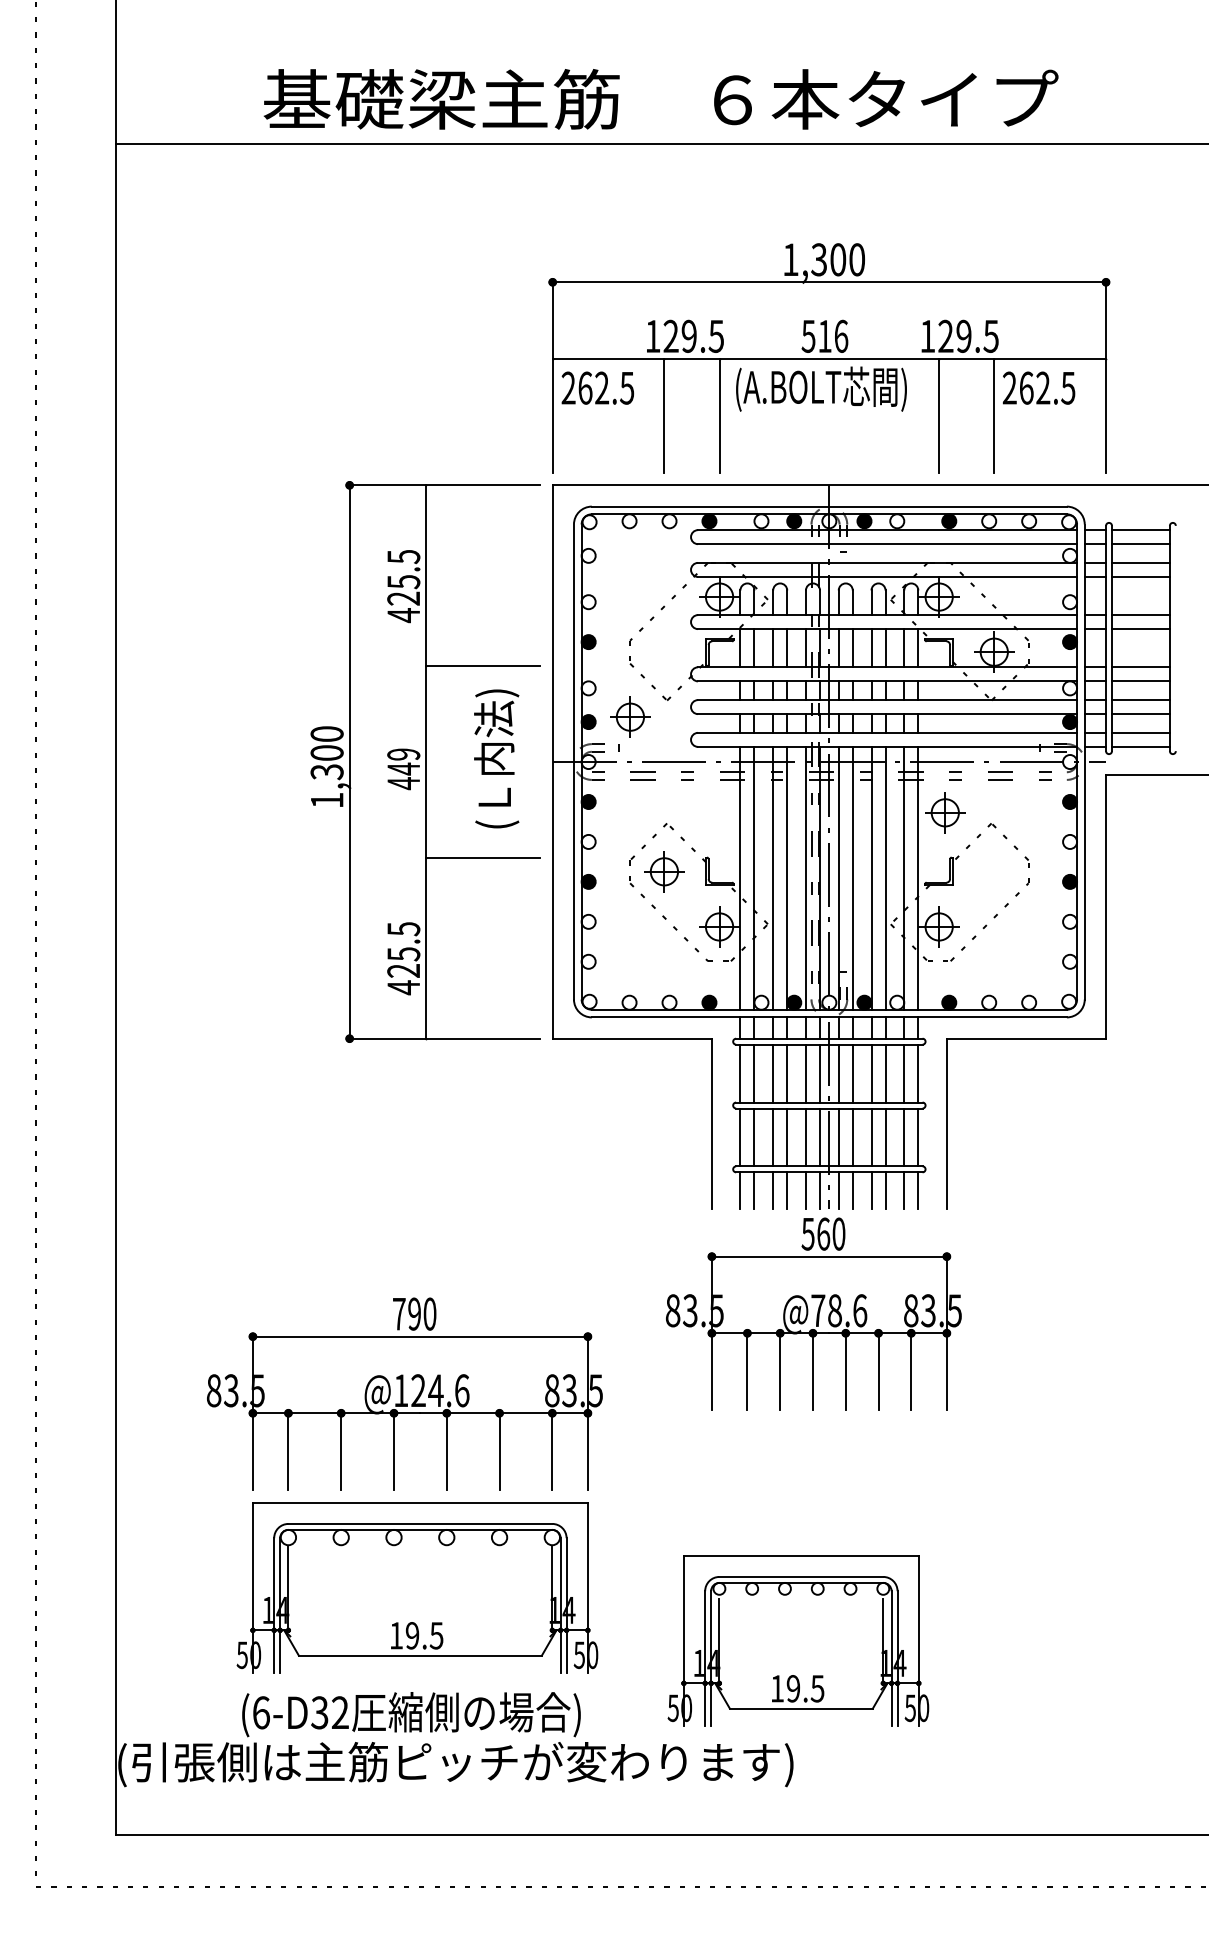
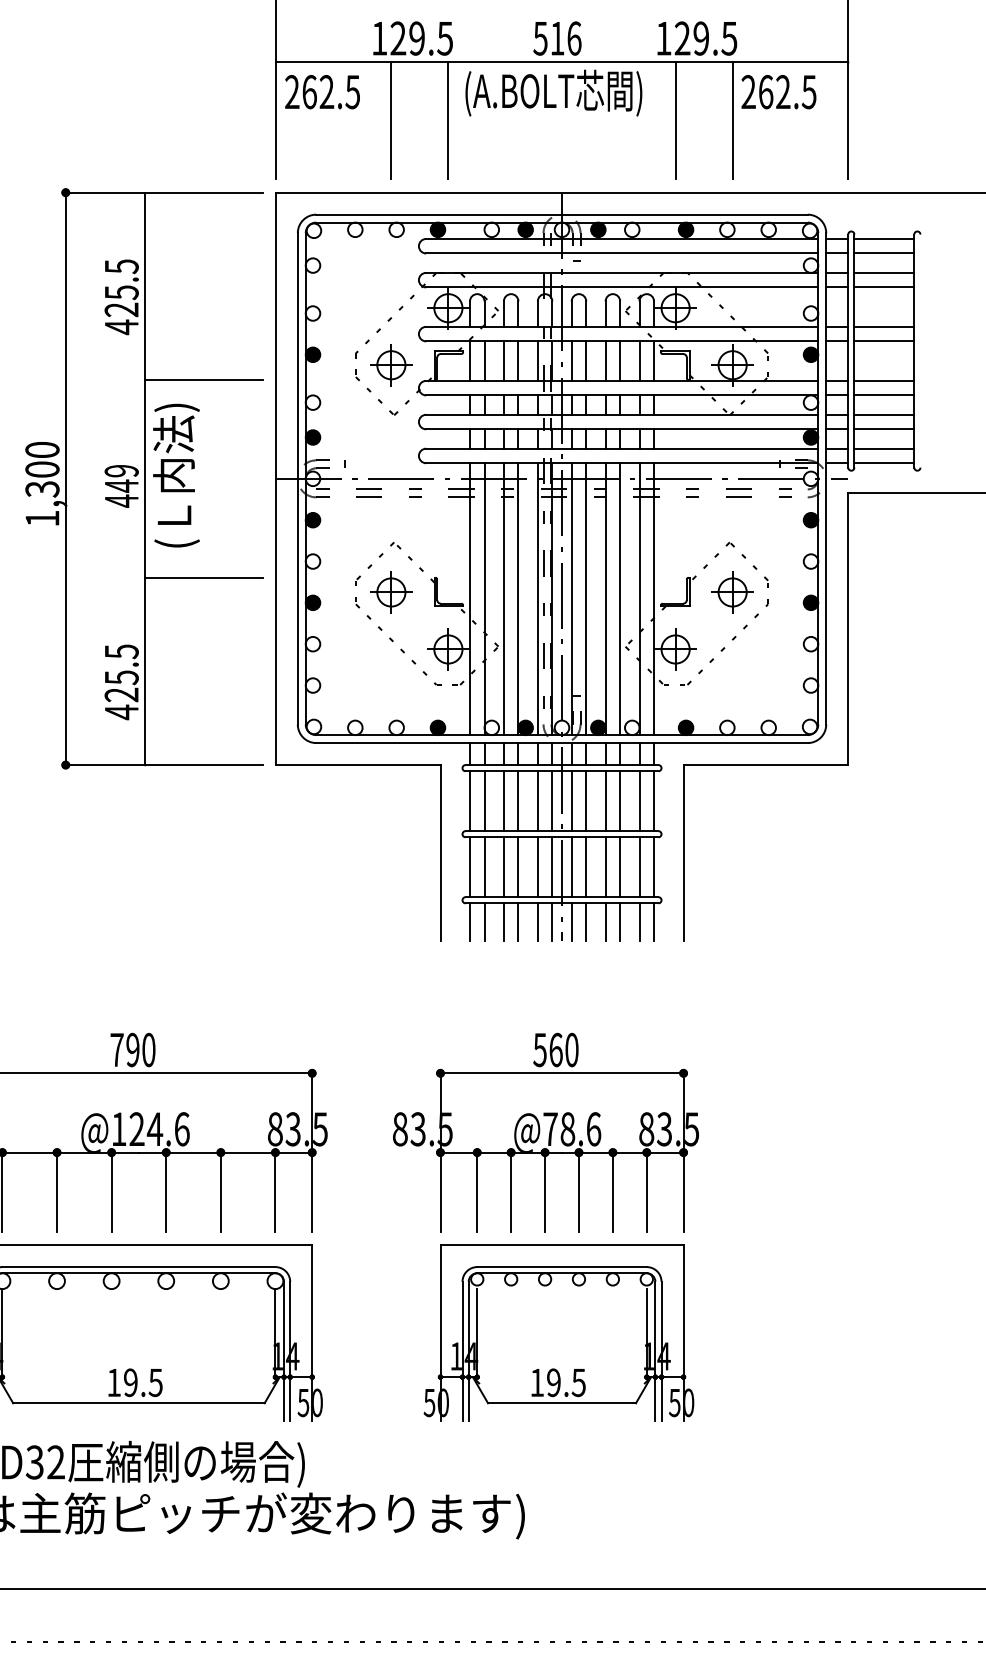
part: (630, 716) -> (391, 364), moved
text: (496, 758) -> (176, 475), moved
part: (945, 812) -> (732, 592), moved
part: (813, 1313) -> (545, 1132), moved
part: (798, 1640) -> (559, 1332), moved

